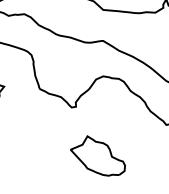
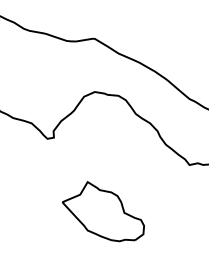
part: (97, 155) -> (102, 210), moved

